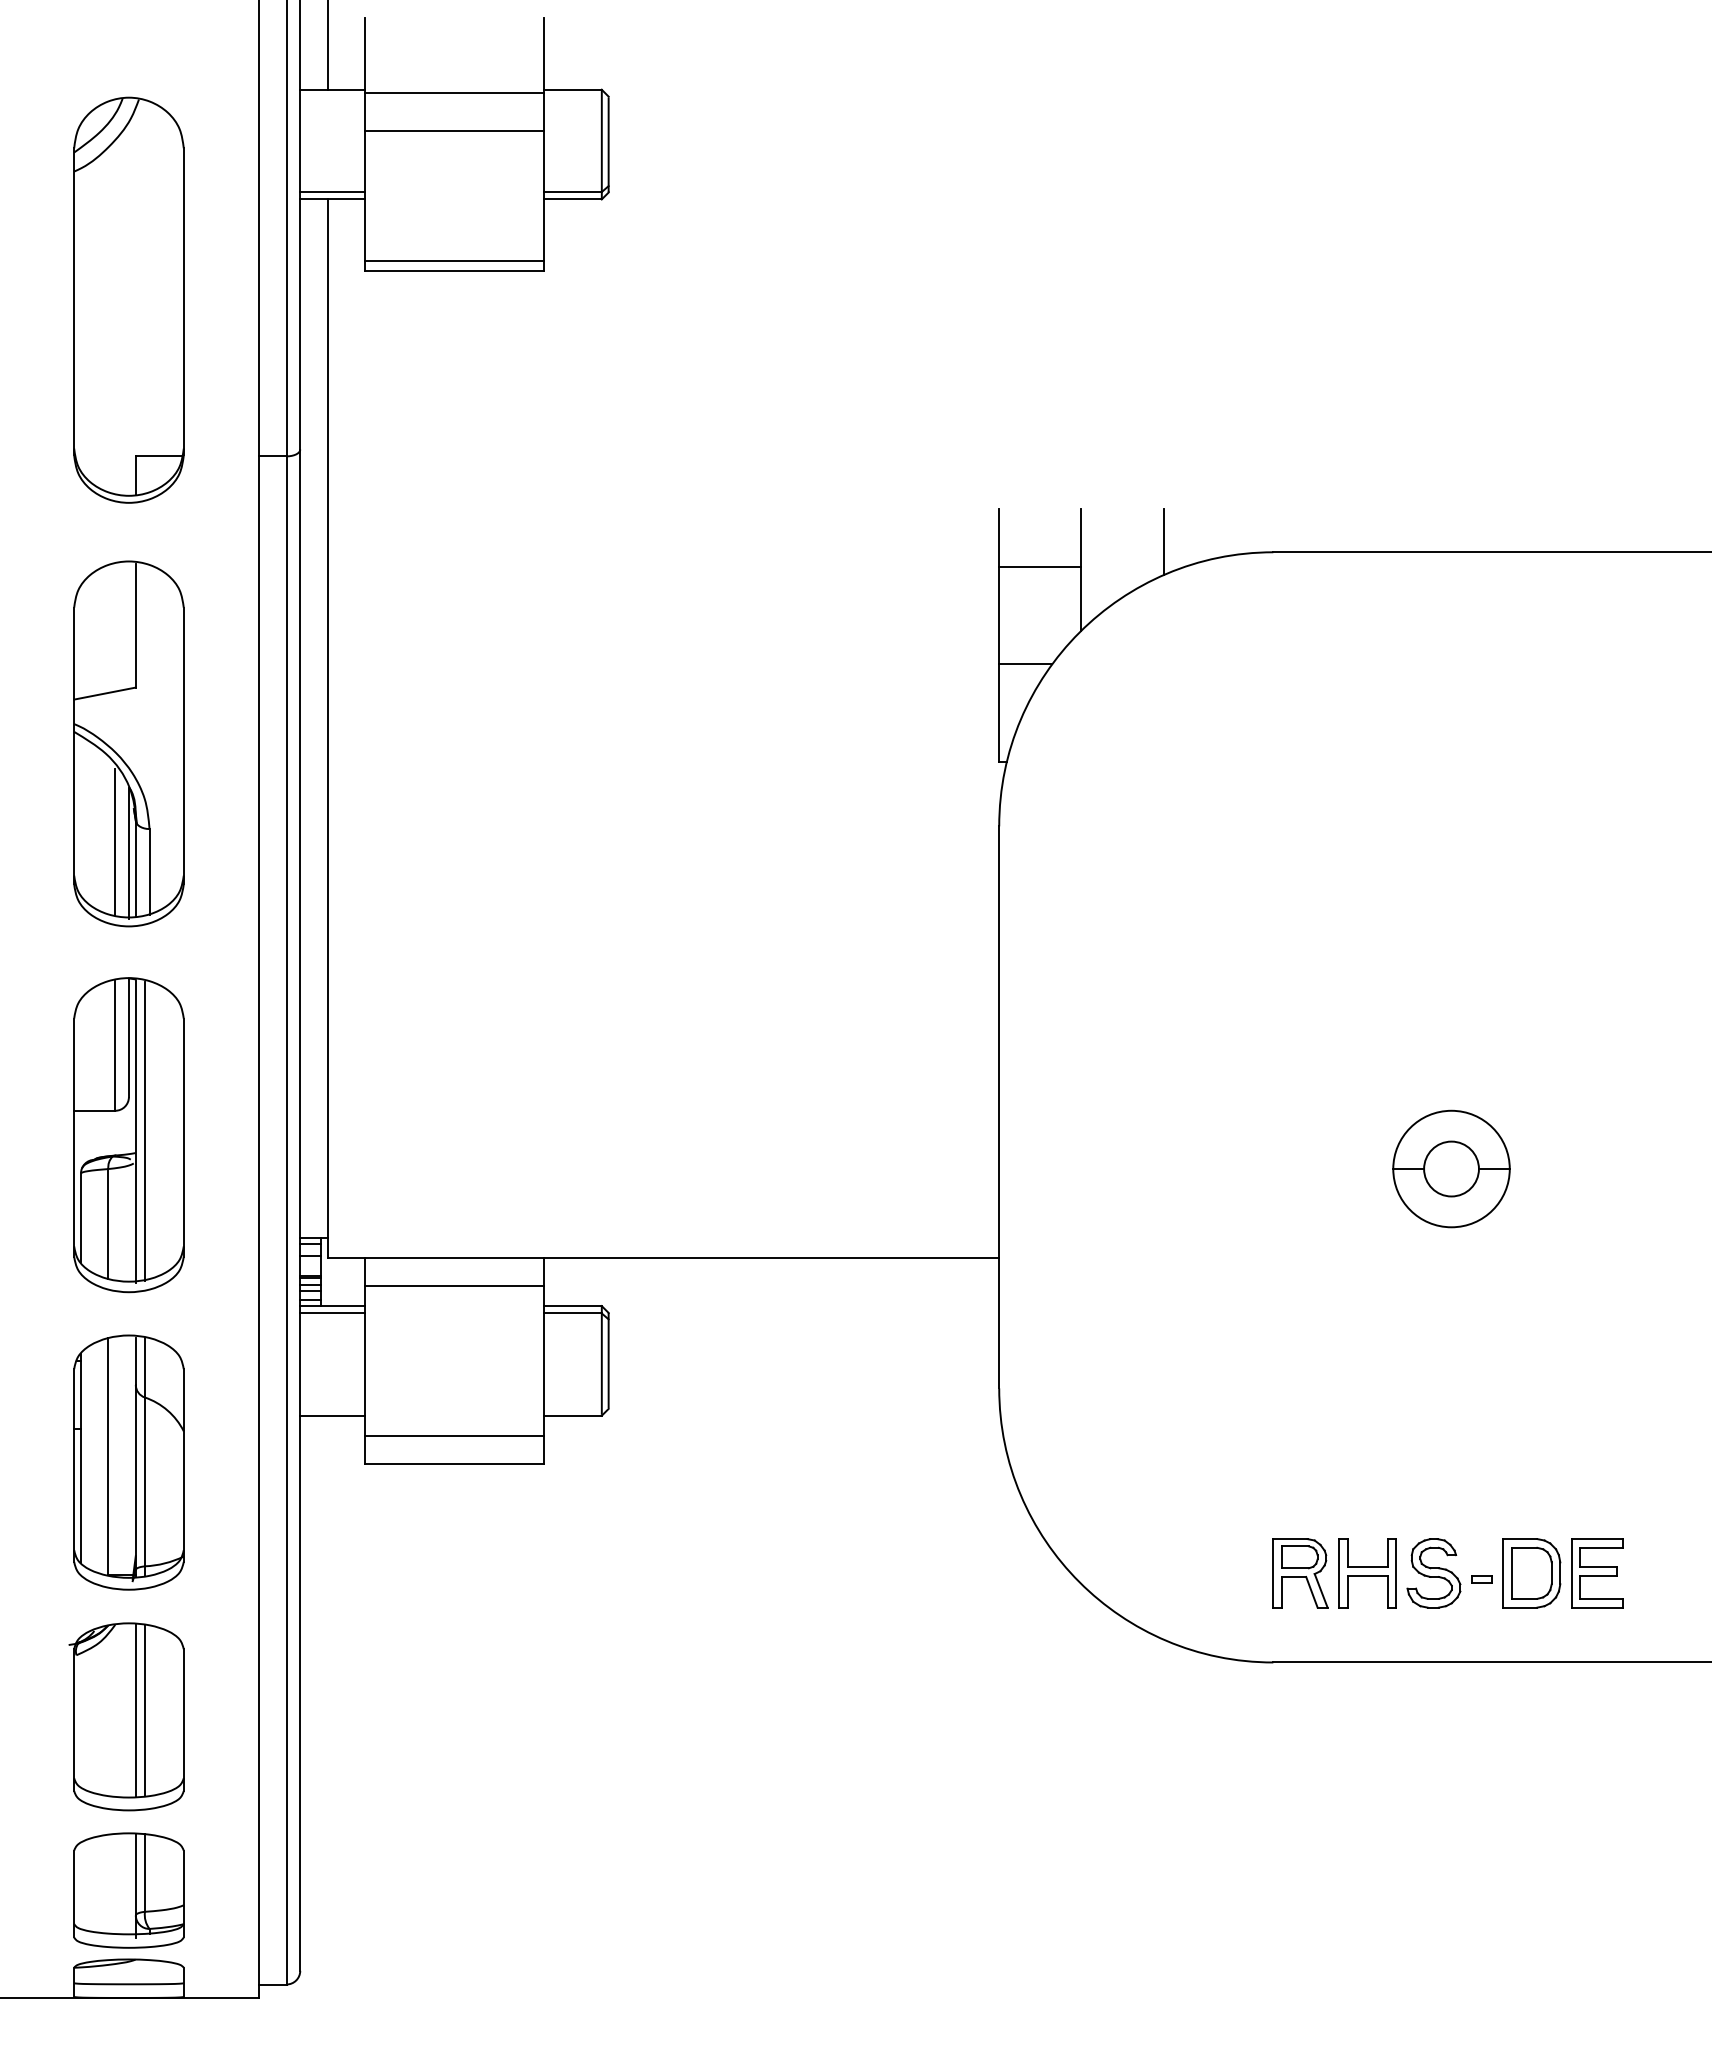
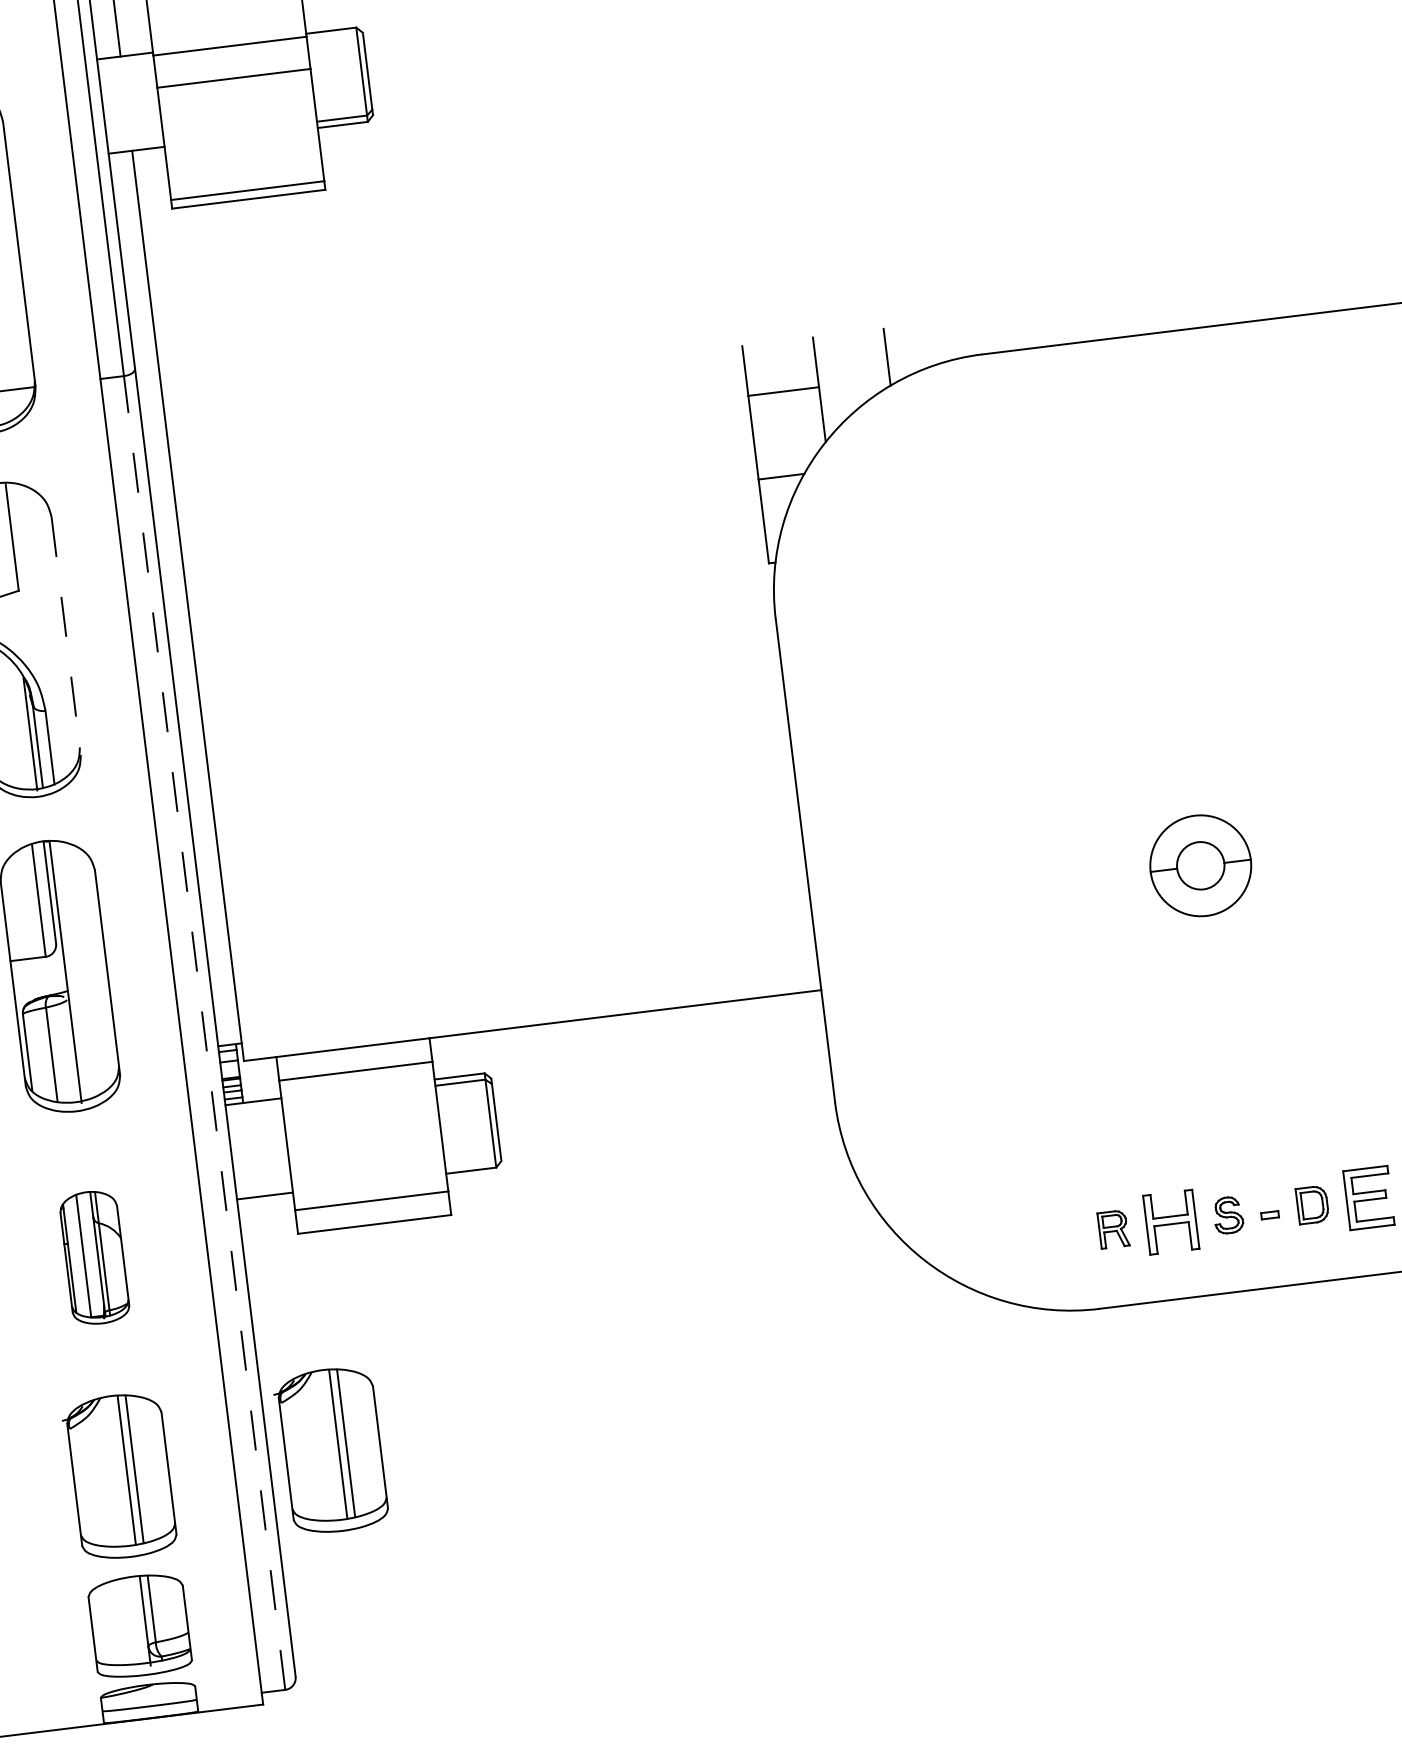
line: (332, 192) -> (135, 144), removed
line: (183, 746) -> (65, 636), solid -> dashed
line: (115, 842) -> (17, 726), removed
line: (144, 1131) -> (73, 971), removed
line: (286, 1219) -> (204, 1032), solid -> dashed
line: (332, 1313) -> (253, 1108), removed
part: (128, 1462) -> (94, 1257), size x0.6
part: (1300, 1573) -> (1113, 1229), size x0.6
part: (1433, 1573) -> (1227, 1215), size x0.6
part: (1531, 1573) -> (1312, 1205), size x0.6
part: (372, 1716) -> (330, 1450), added

